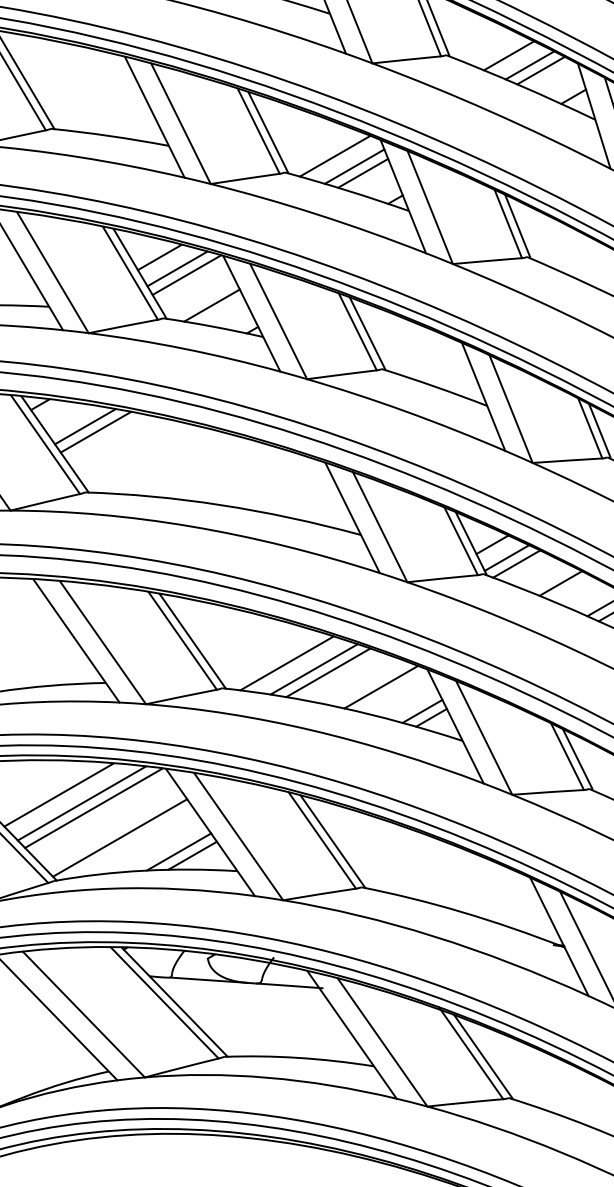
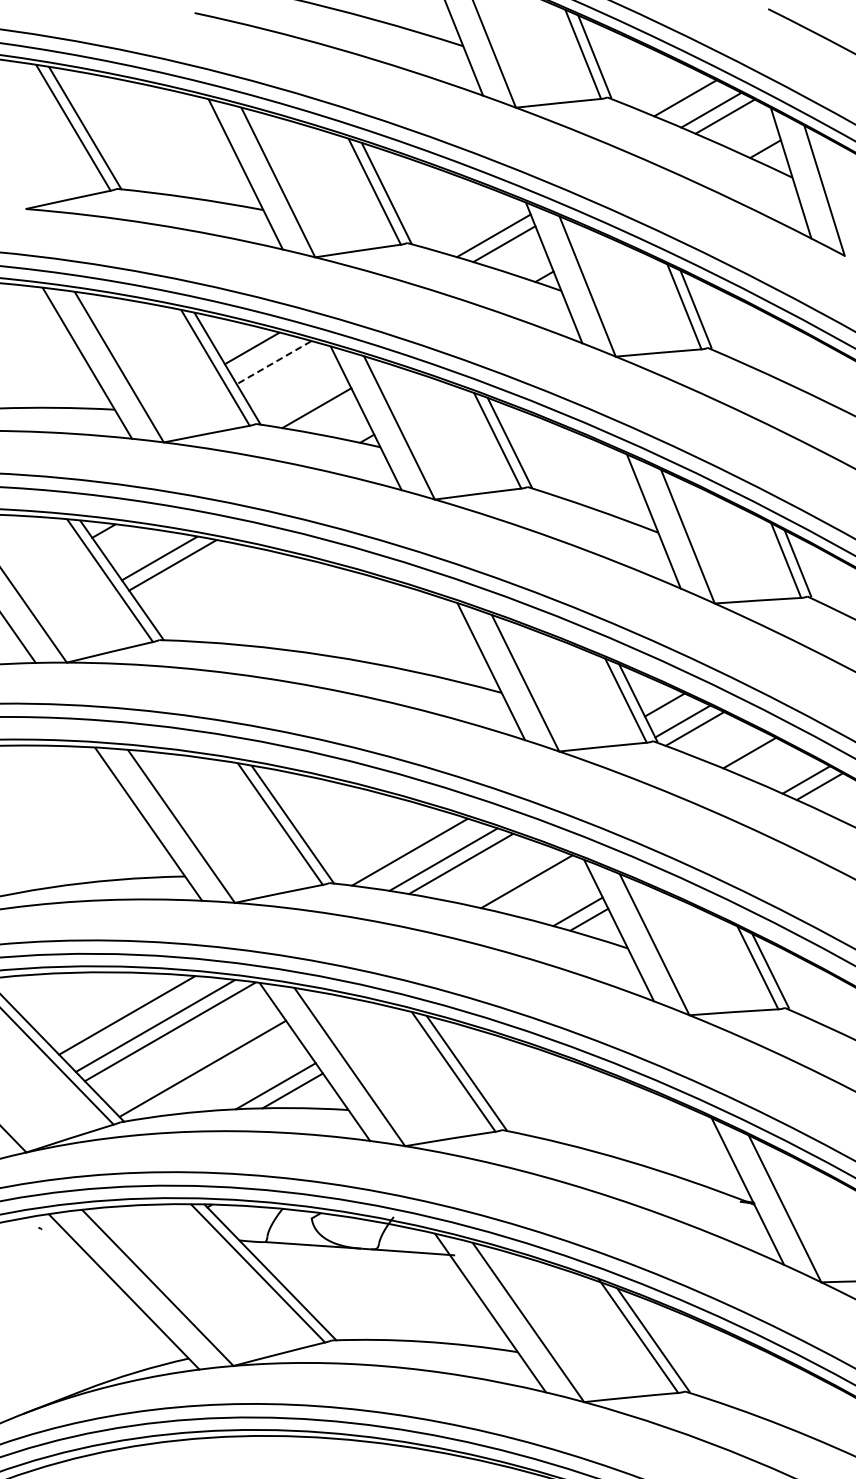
line: (335, 155) -> (469, 222), removed
line: (177, 268) -> (273, 362), solid -> dashed
line: (186, 275) -> (285, 370), removed

